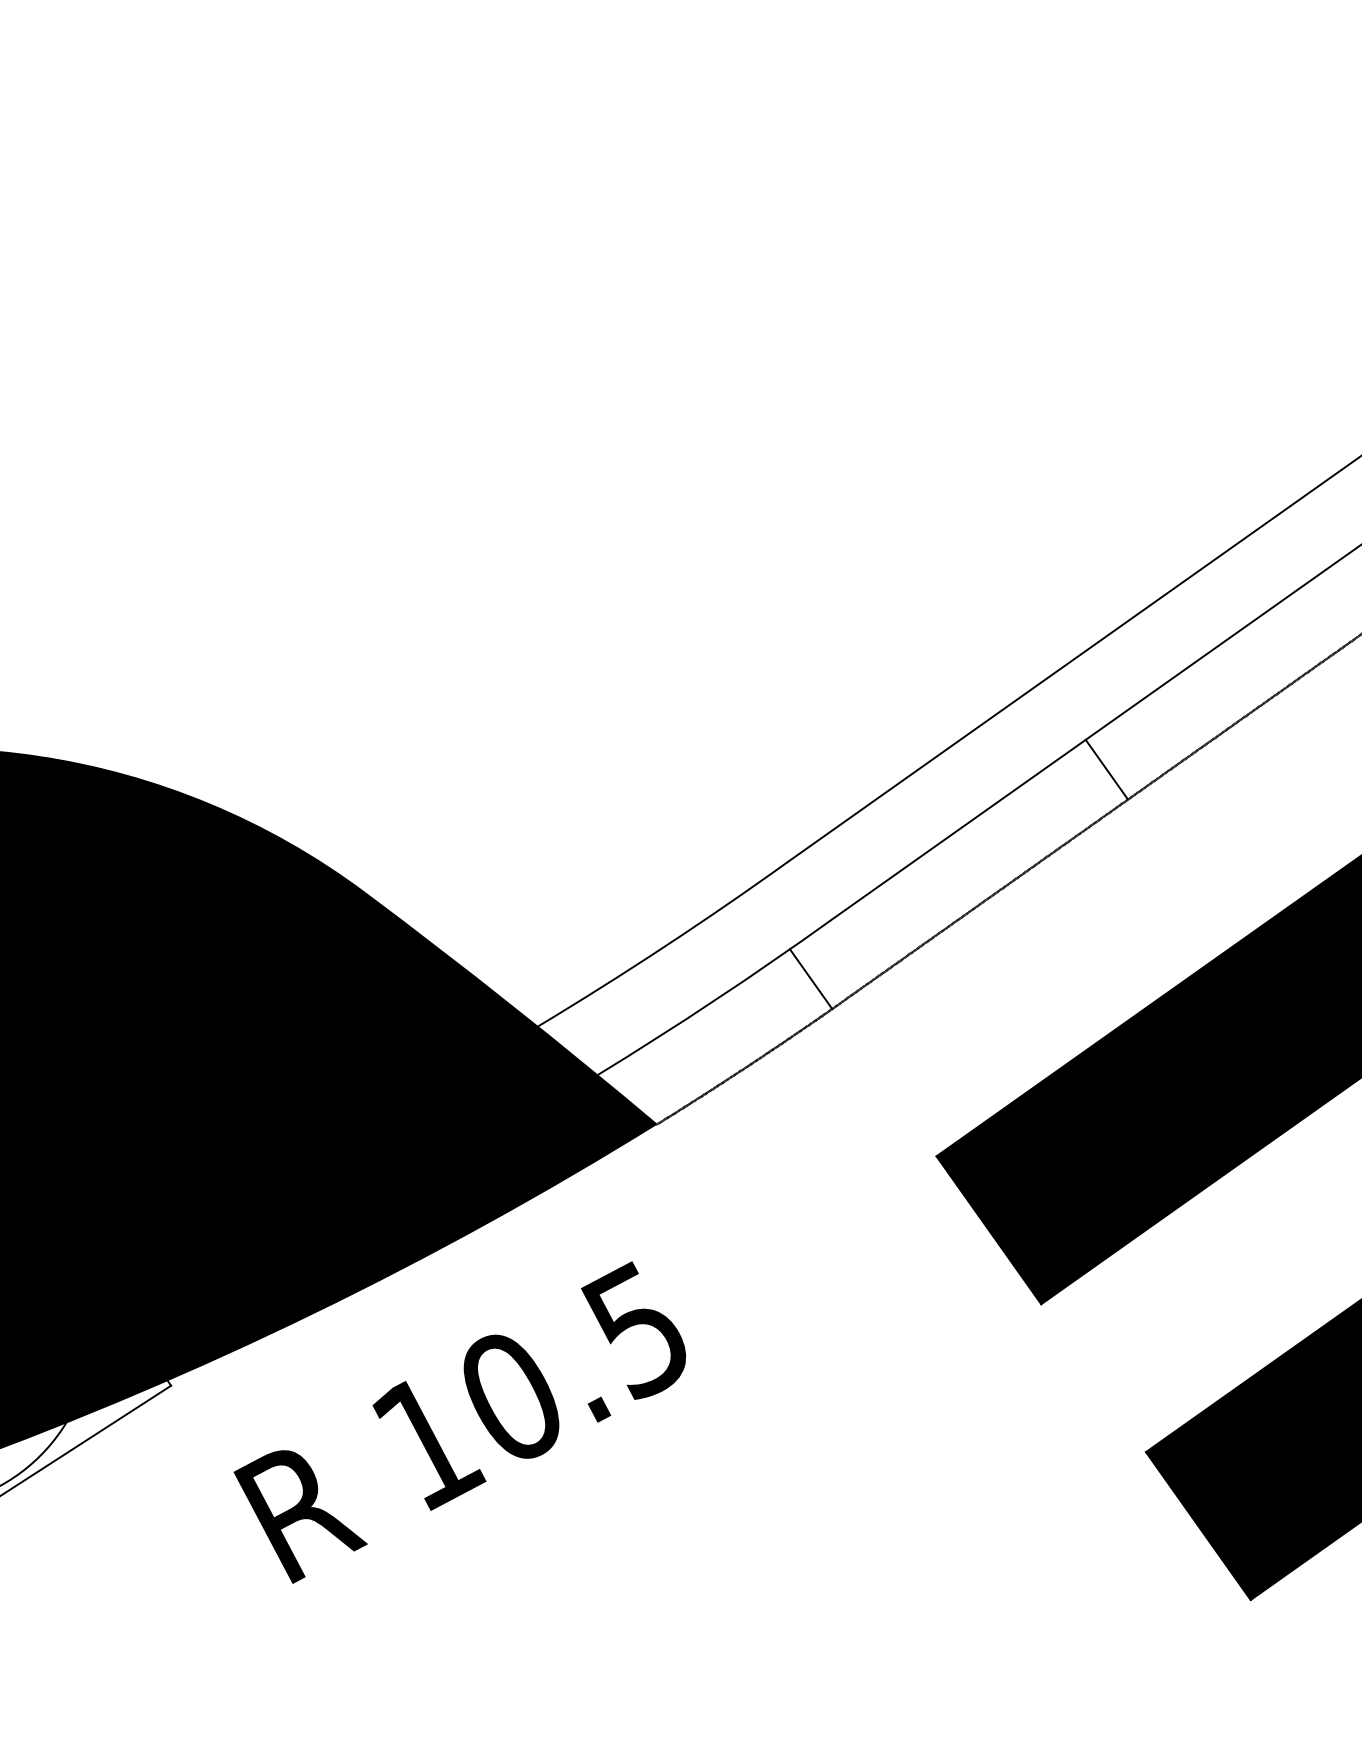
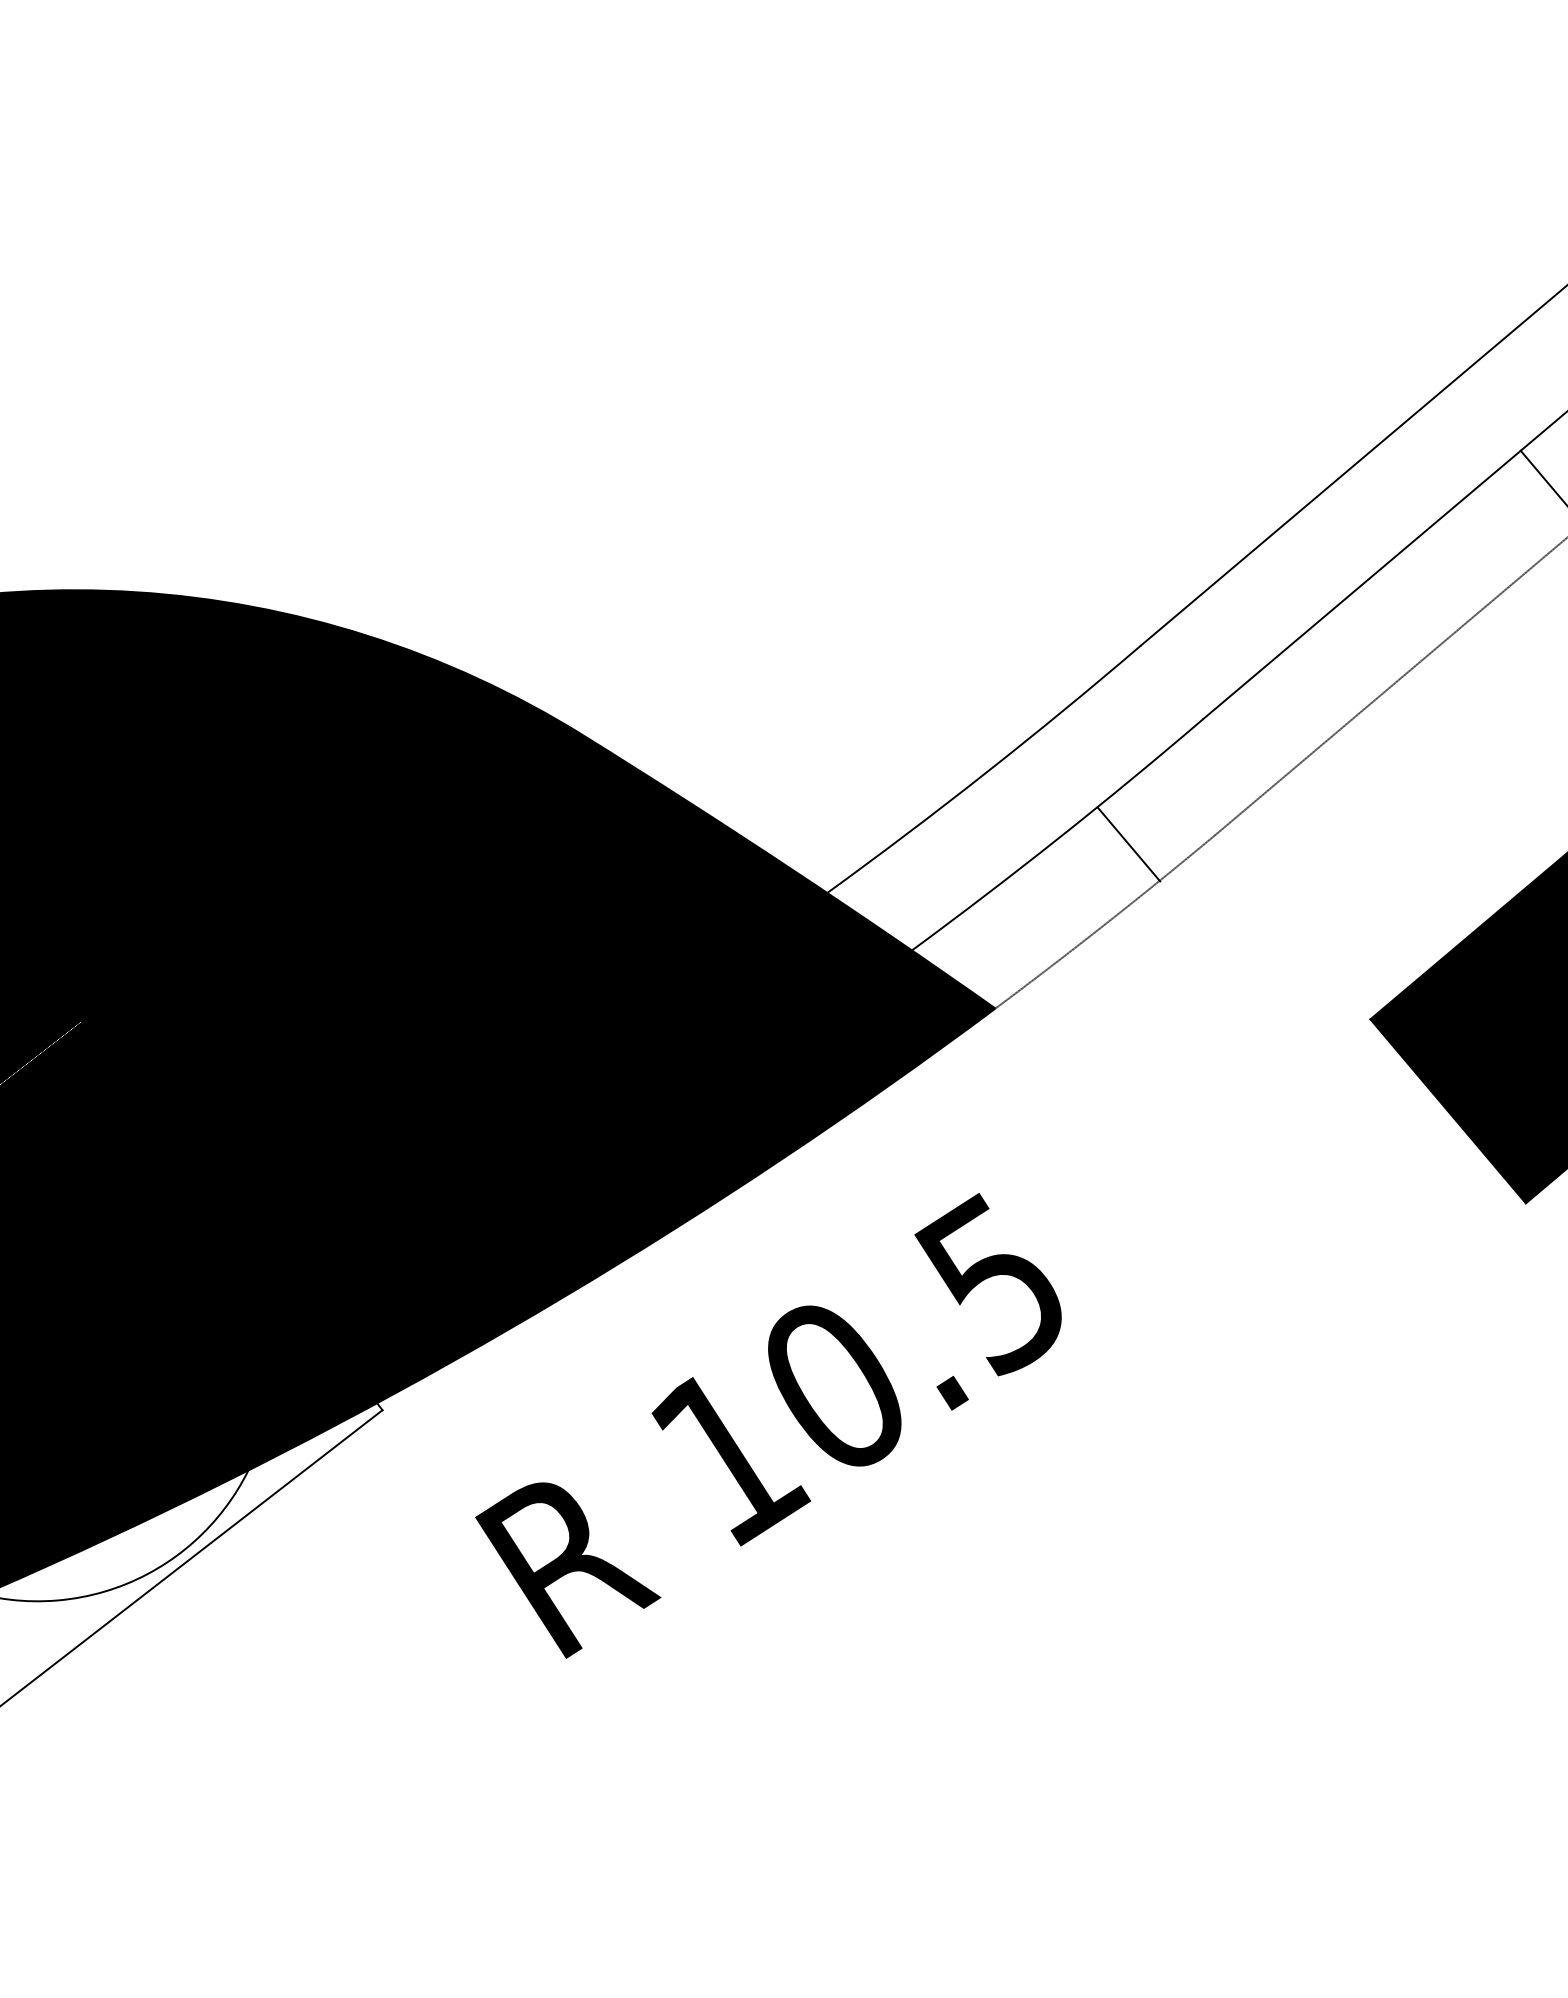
line: (810, 978) -> (1128, 844), moved

